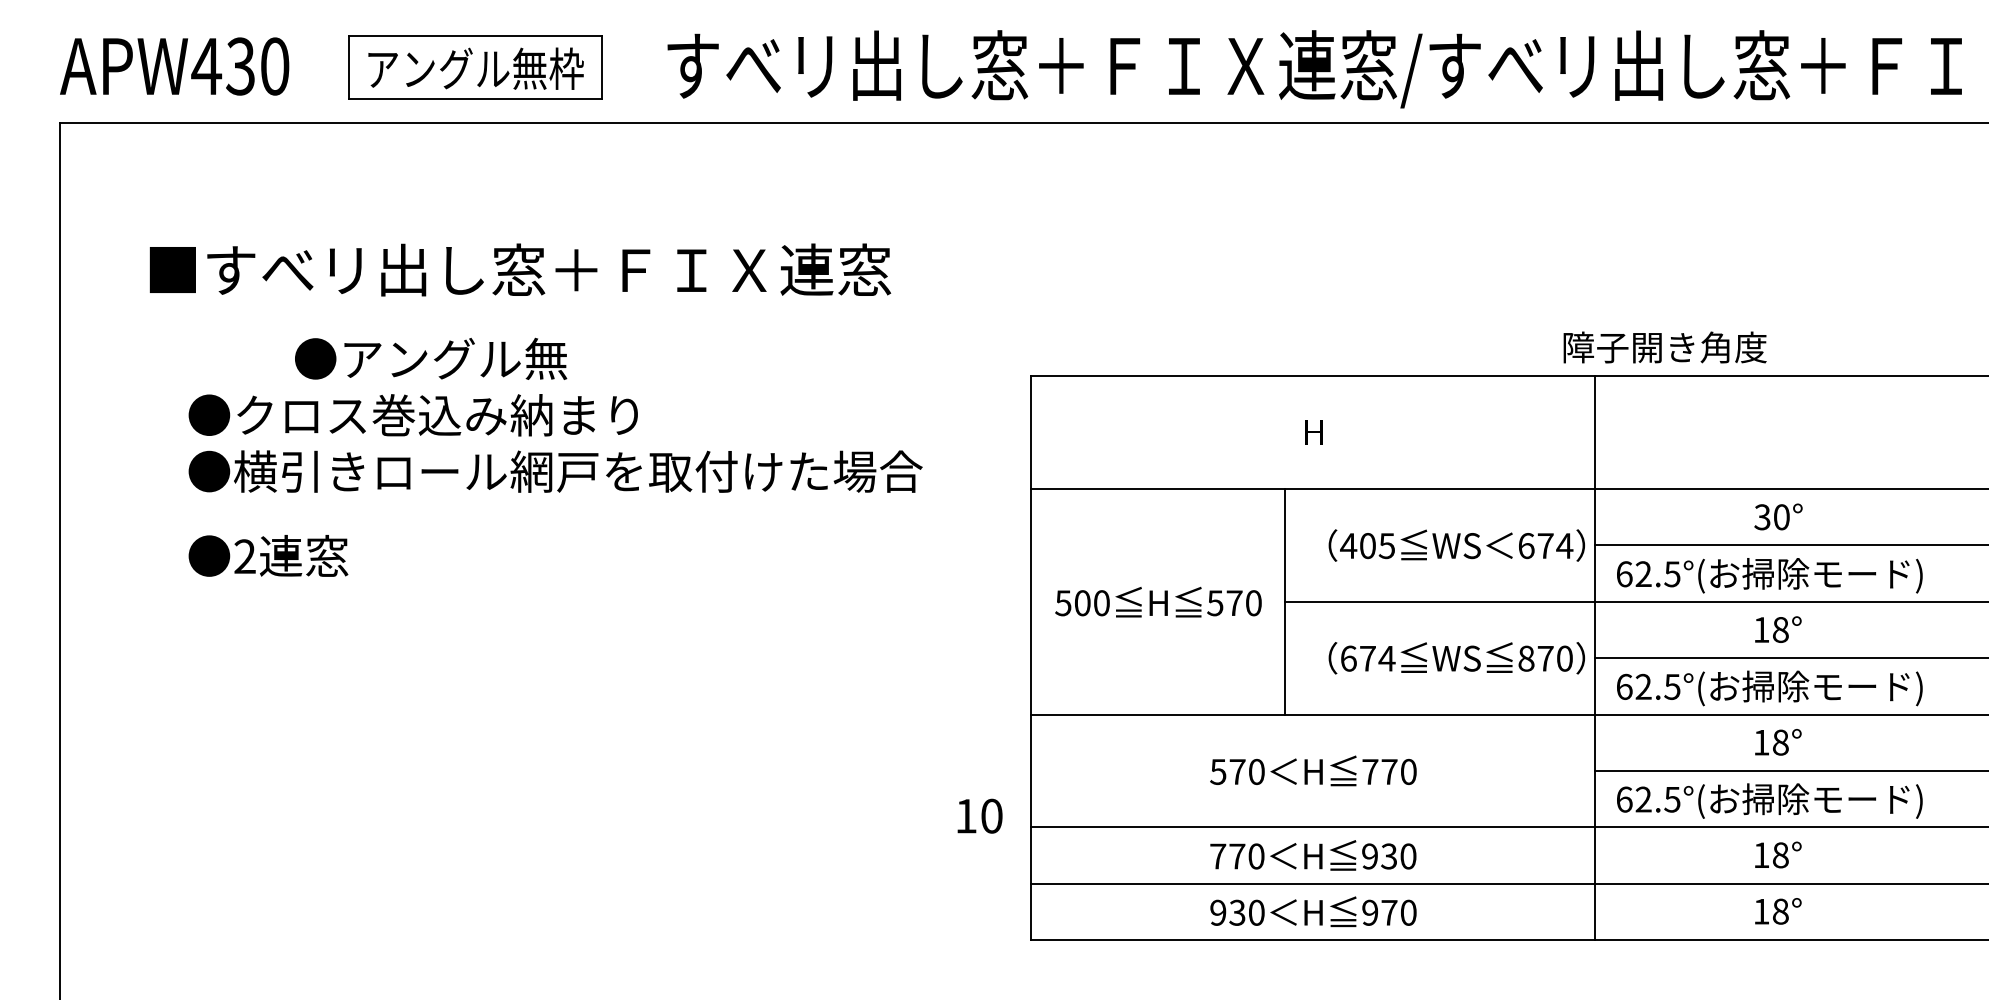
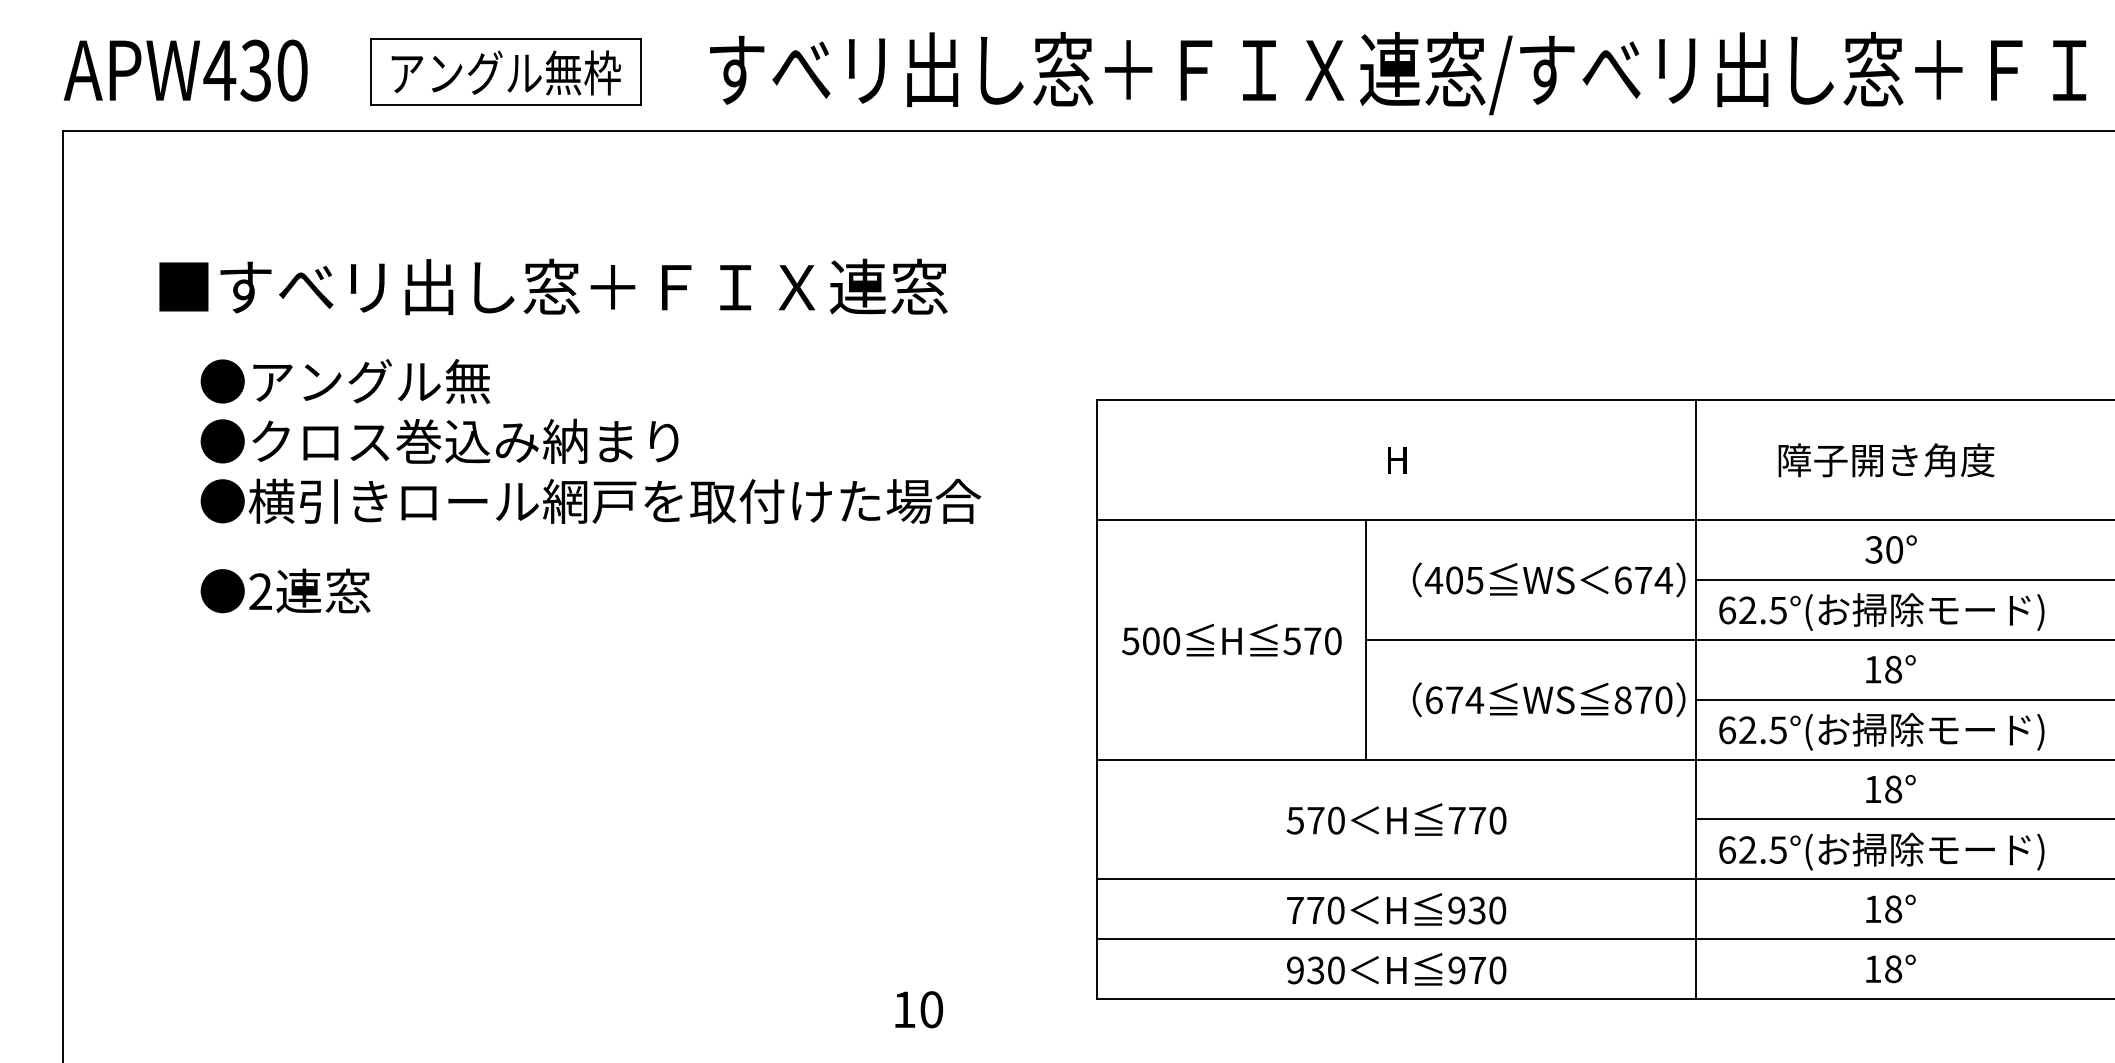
text: (1665, 347) -> (1886, 460), moved
text: (431, 358) -> (345, 381), moved
text: (979, 816) -> (918, 1009), moved

